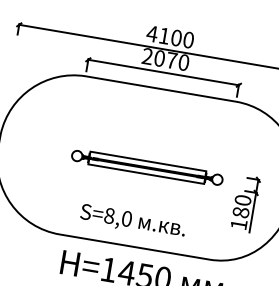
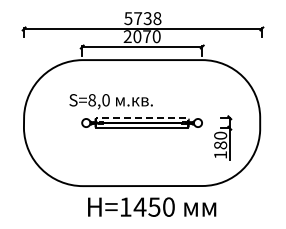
text: (169, 36) -> (142, 18), 4100 -> 5738
line: (148, 161) -> (142, 117), solid -> dashed
text: (132, 221) -> (110, 101), moved

